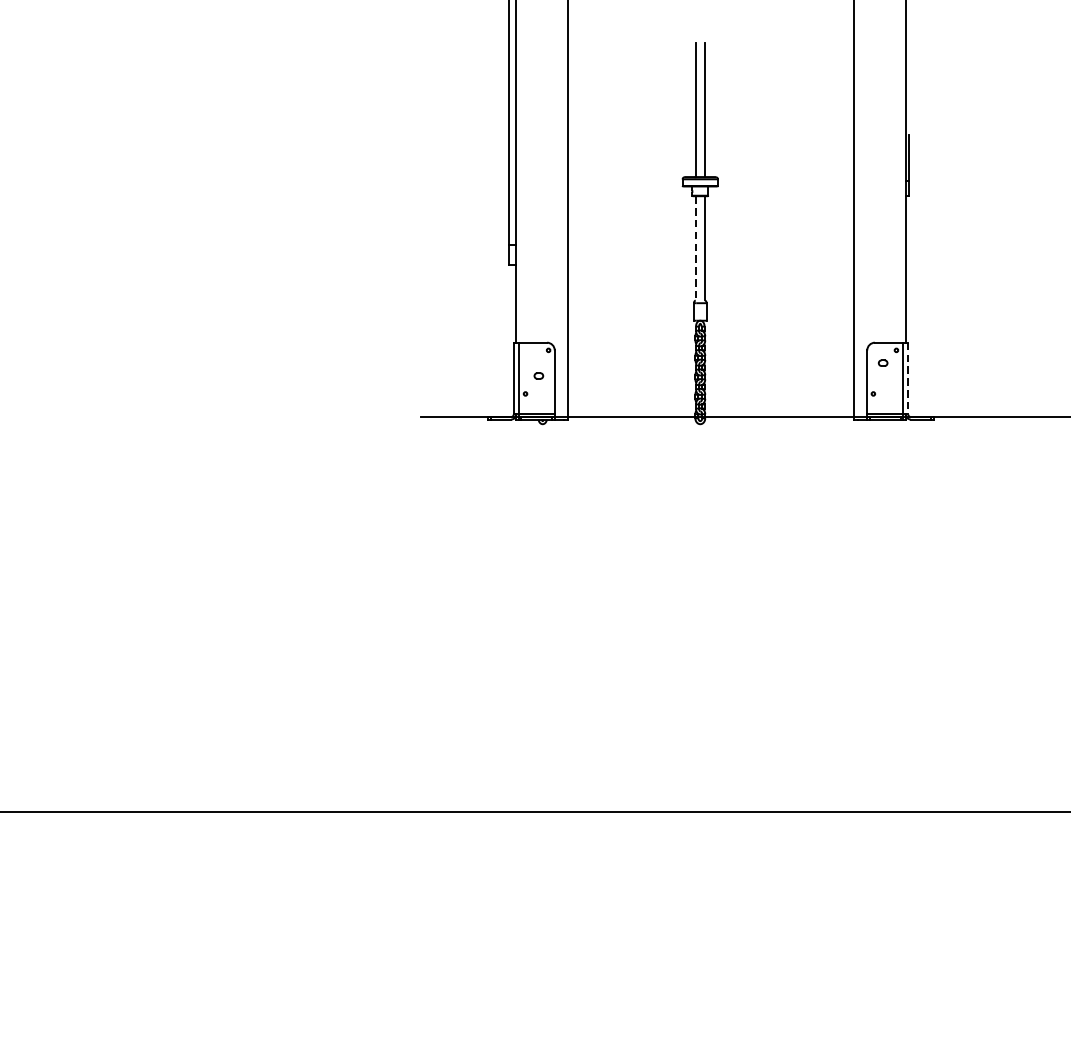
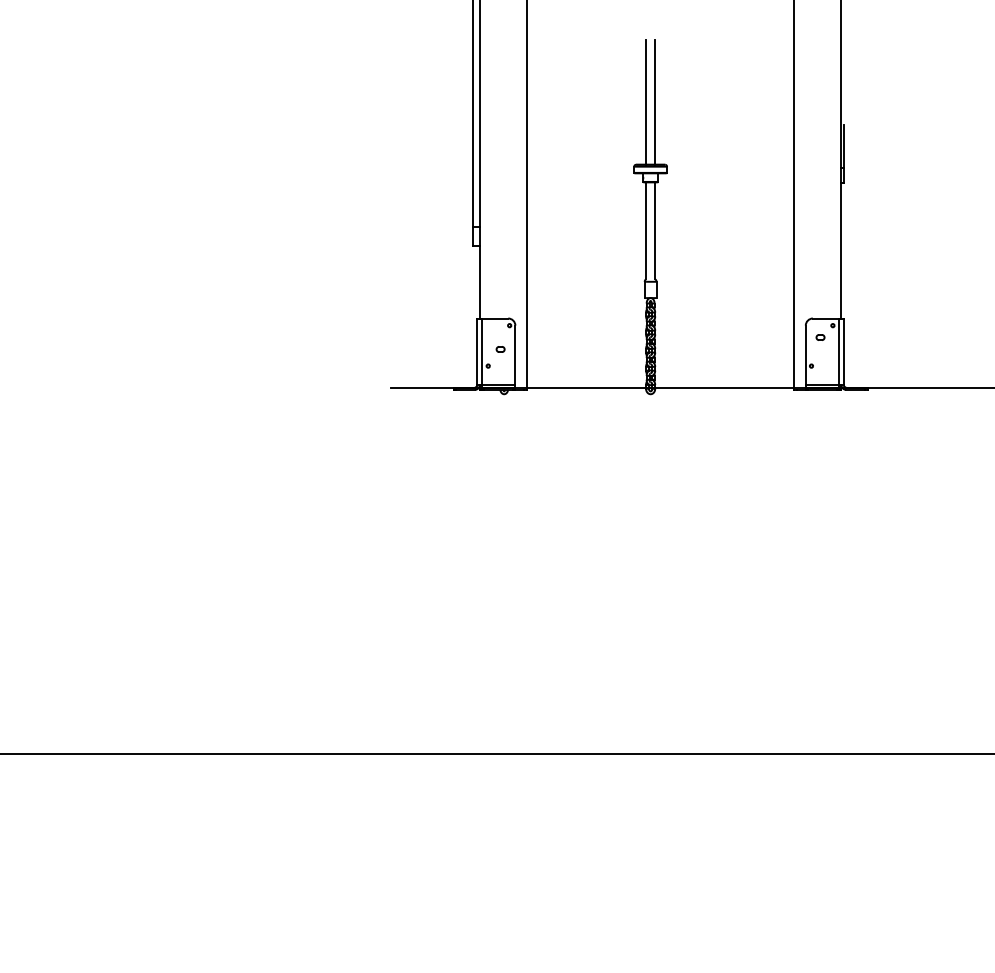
line: (695, 249) -> (646, 231), dashed -> solid
line: (907, 379) -> (843, 352), dashed -> solid

